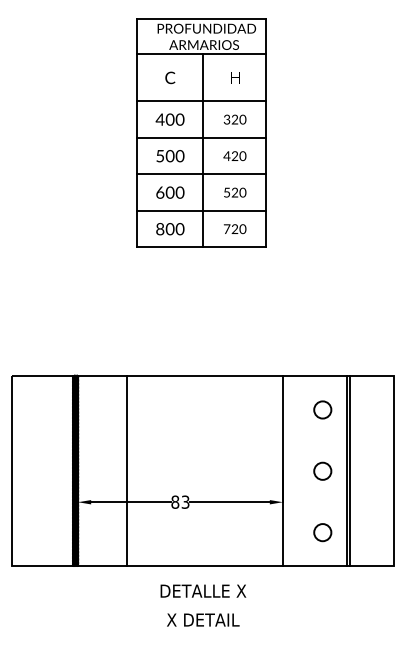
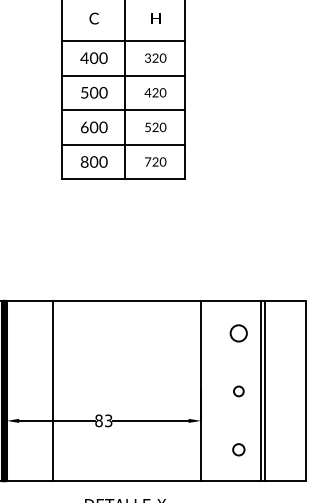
circle: (322, 470) -> (238, 390), size x0.6
circle: (322, 532) -> (238, 449), size x0.7

